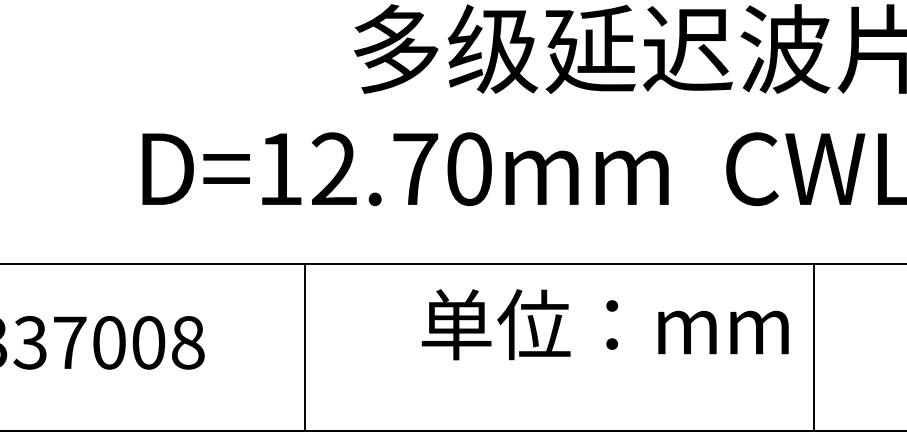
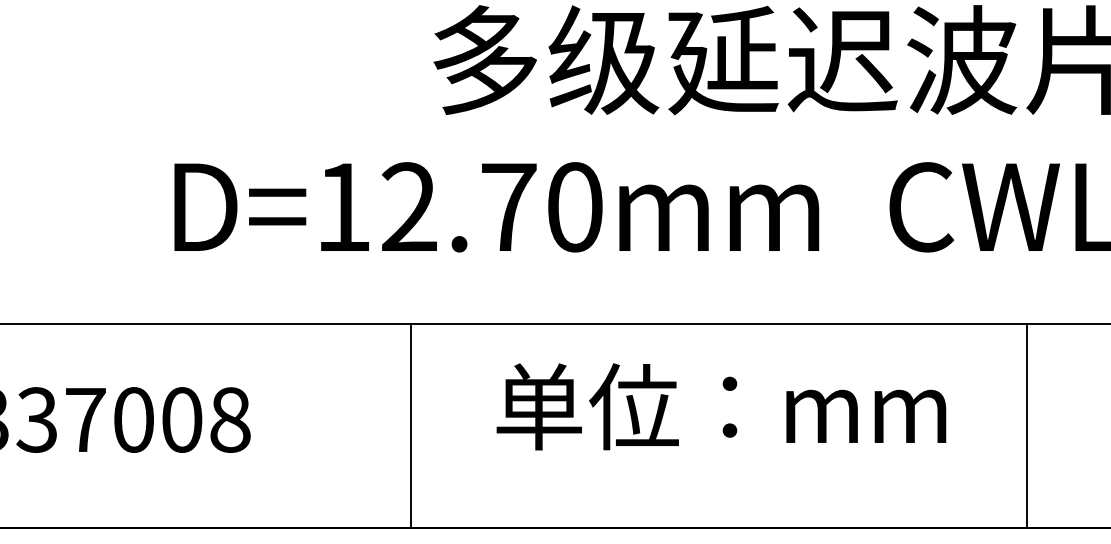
text: (605, 324) -> (721, 406), moved
line: (305, 347) -> (411, 425), moved
line: (814, 347) -> (1027, 425), moved

